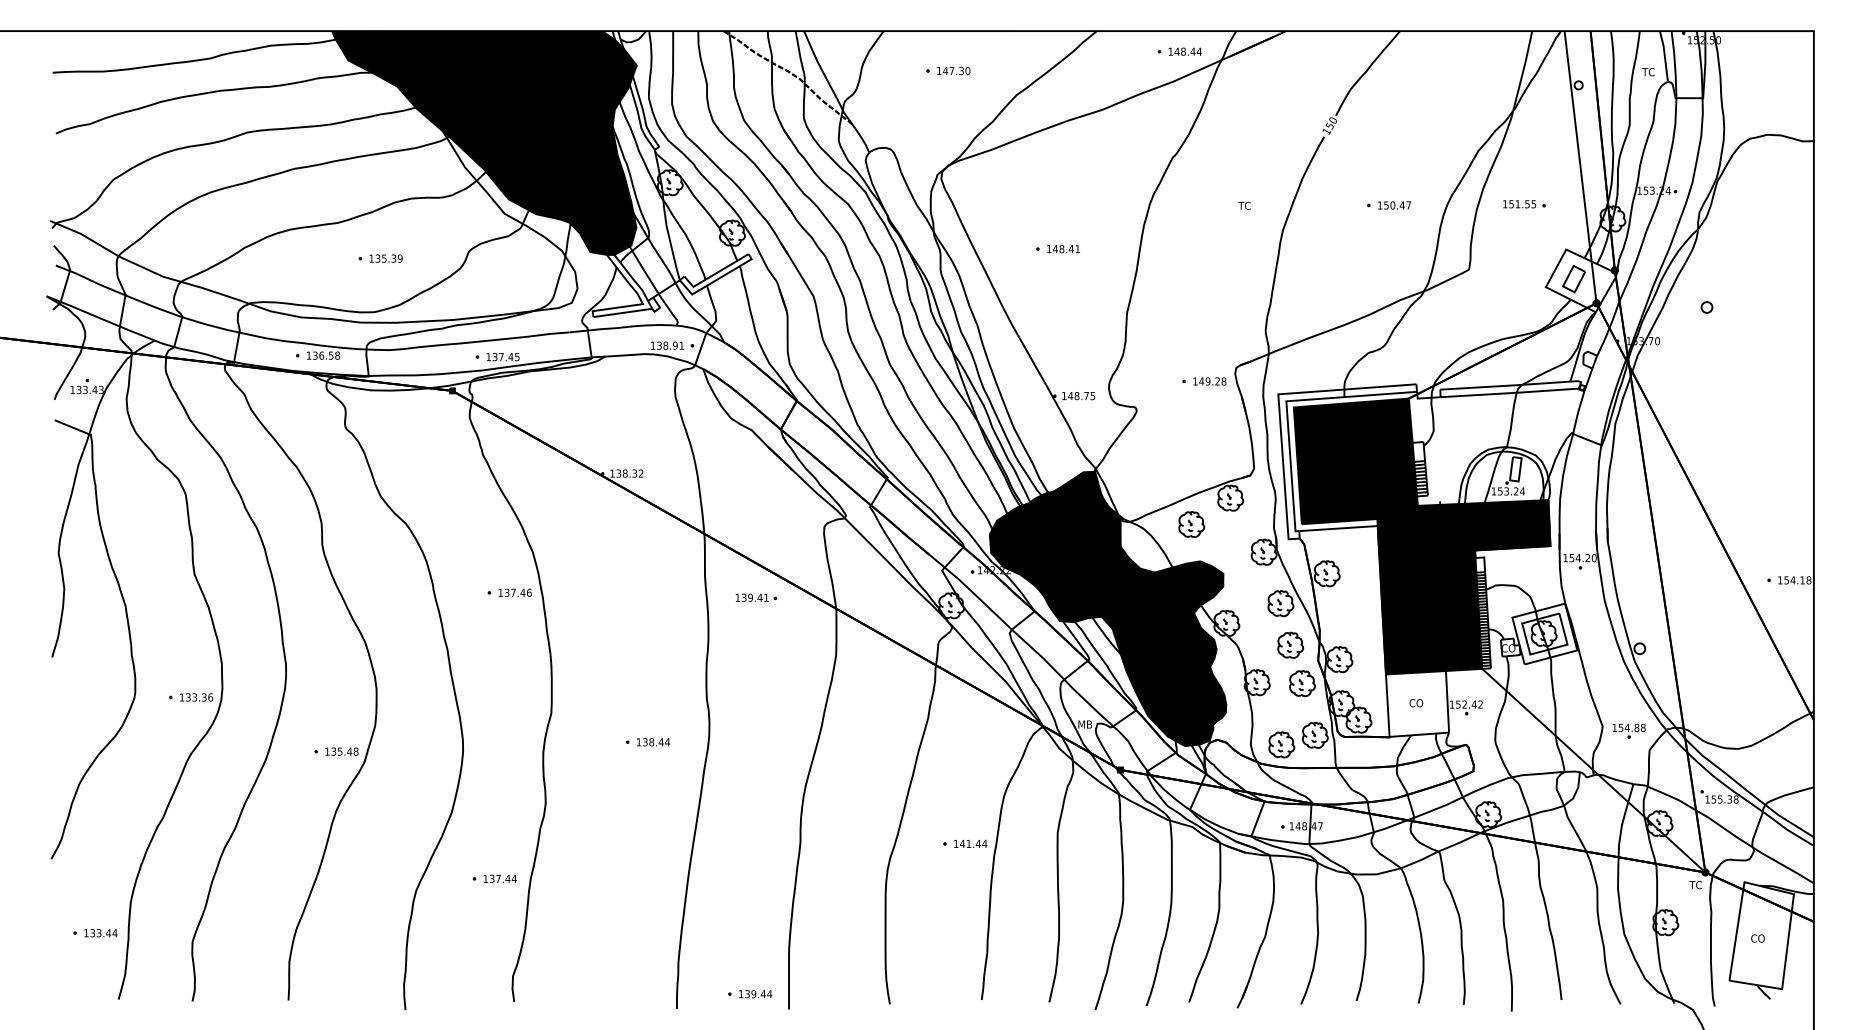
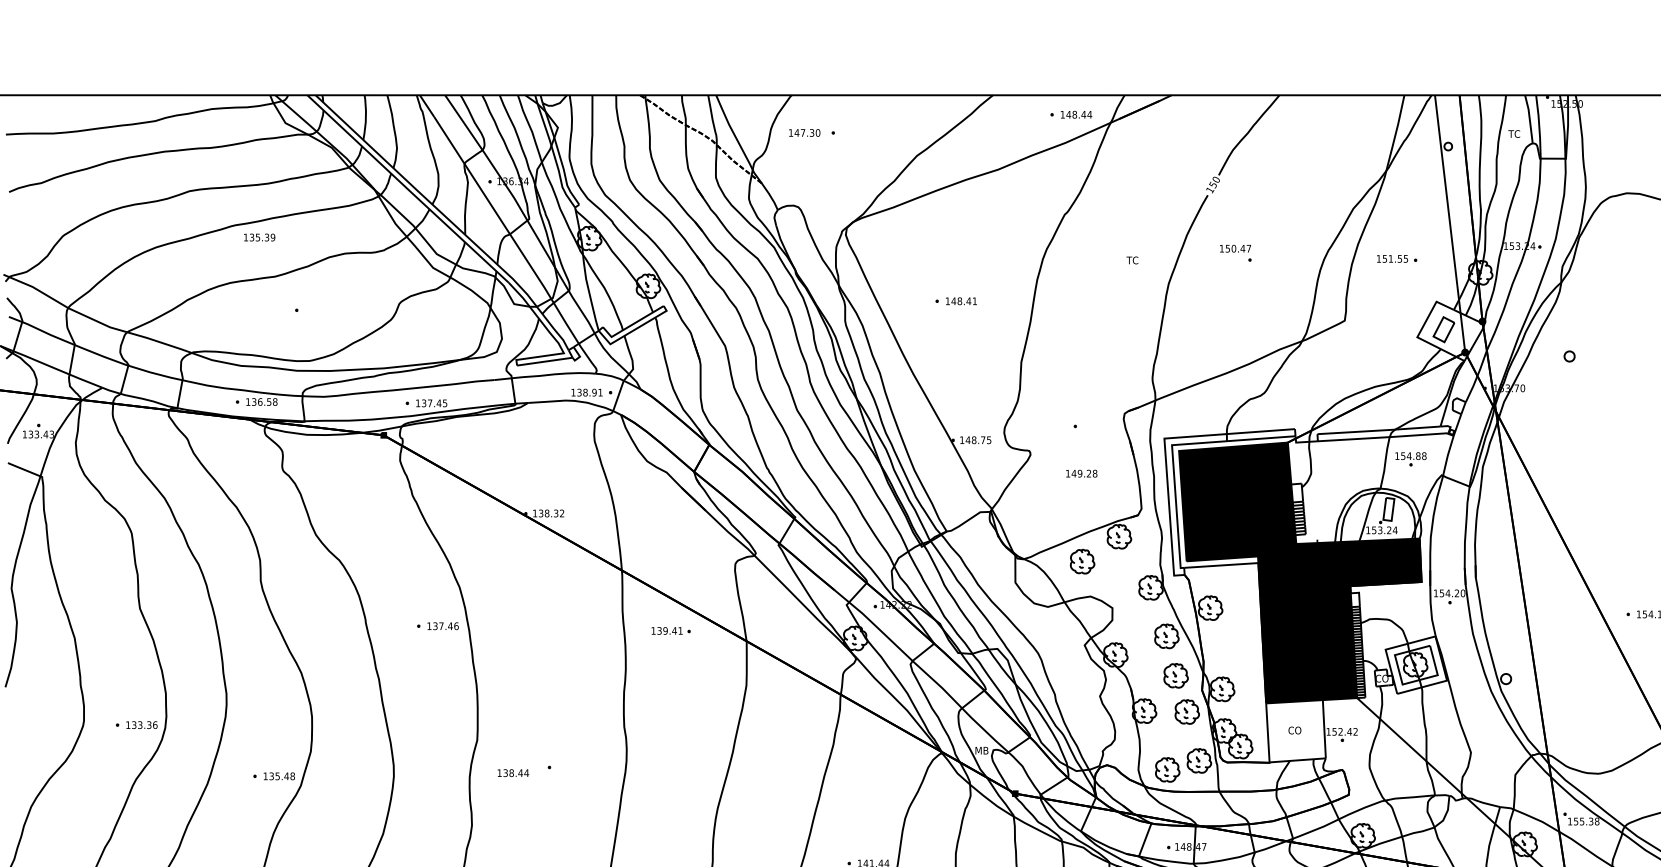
text: (953, 70) -> (804, 132), moved
fill: (484, 142) -> (414, 200), removed
text: (1394, 205) -> (1235, 248), moved
text: (385, 258) -> (259, 237), moved
text: (1209, 381) -> (1081, 473), moved
fill: (1107, 608) -> (1002, 641), removed
part: (1628, 730) -> (1410, 458), moved
text: (653, 742) -> (513, 773), moved

